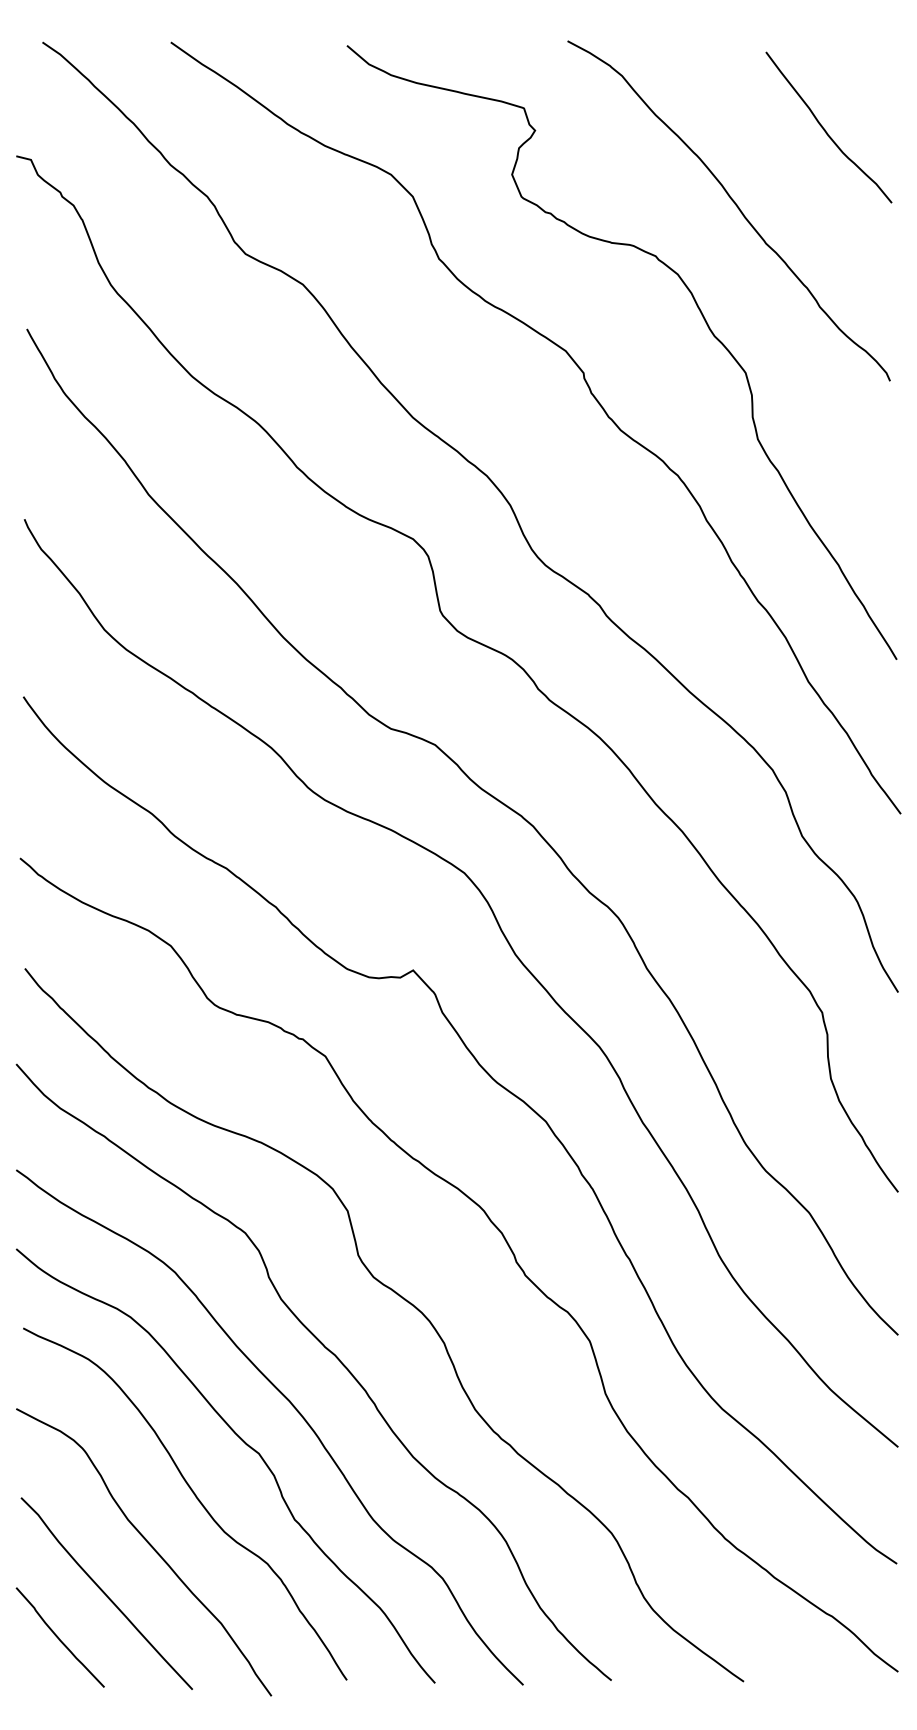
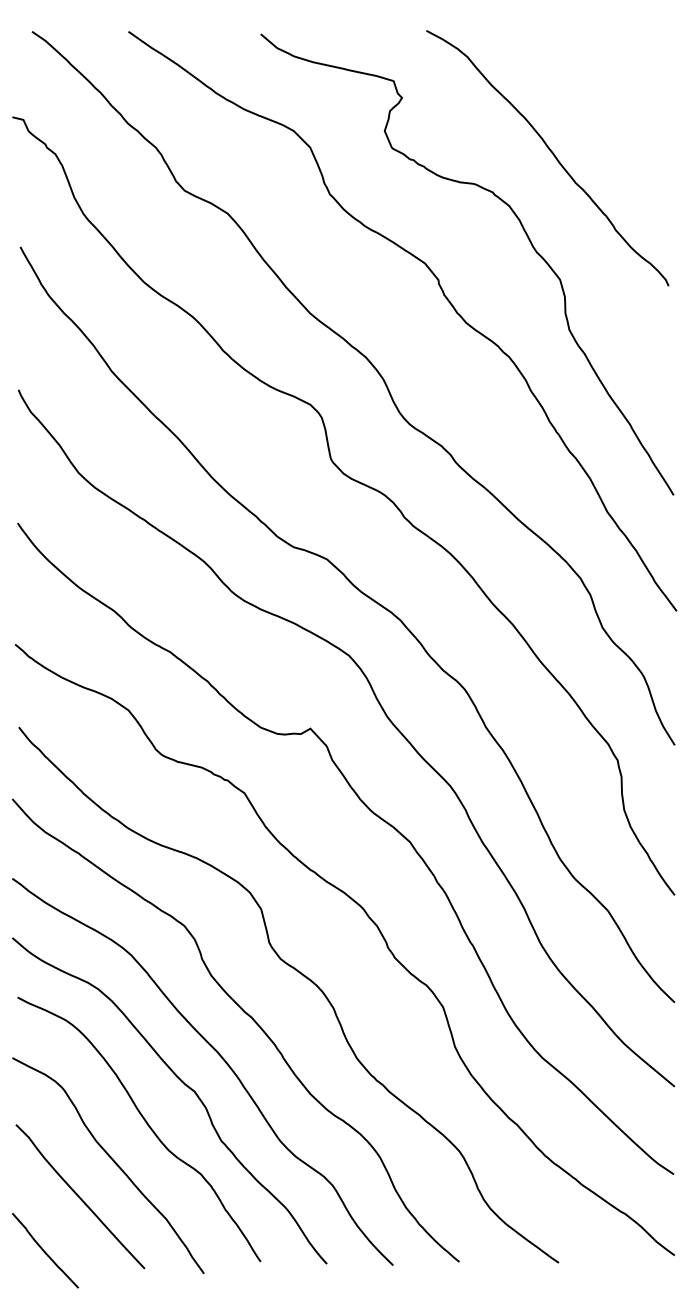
curve: (825, 130) -> (620, 97), removed
curve: (59, 1637) -> (44, 1250), moved

